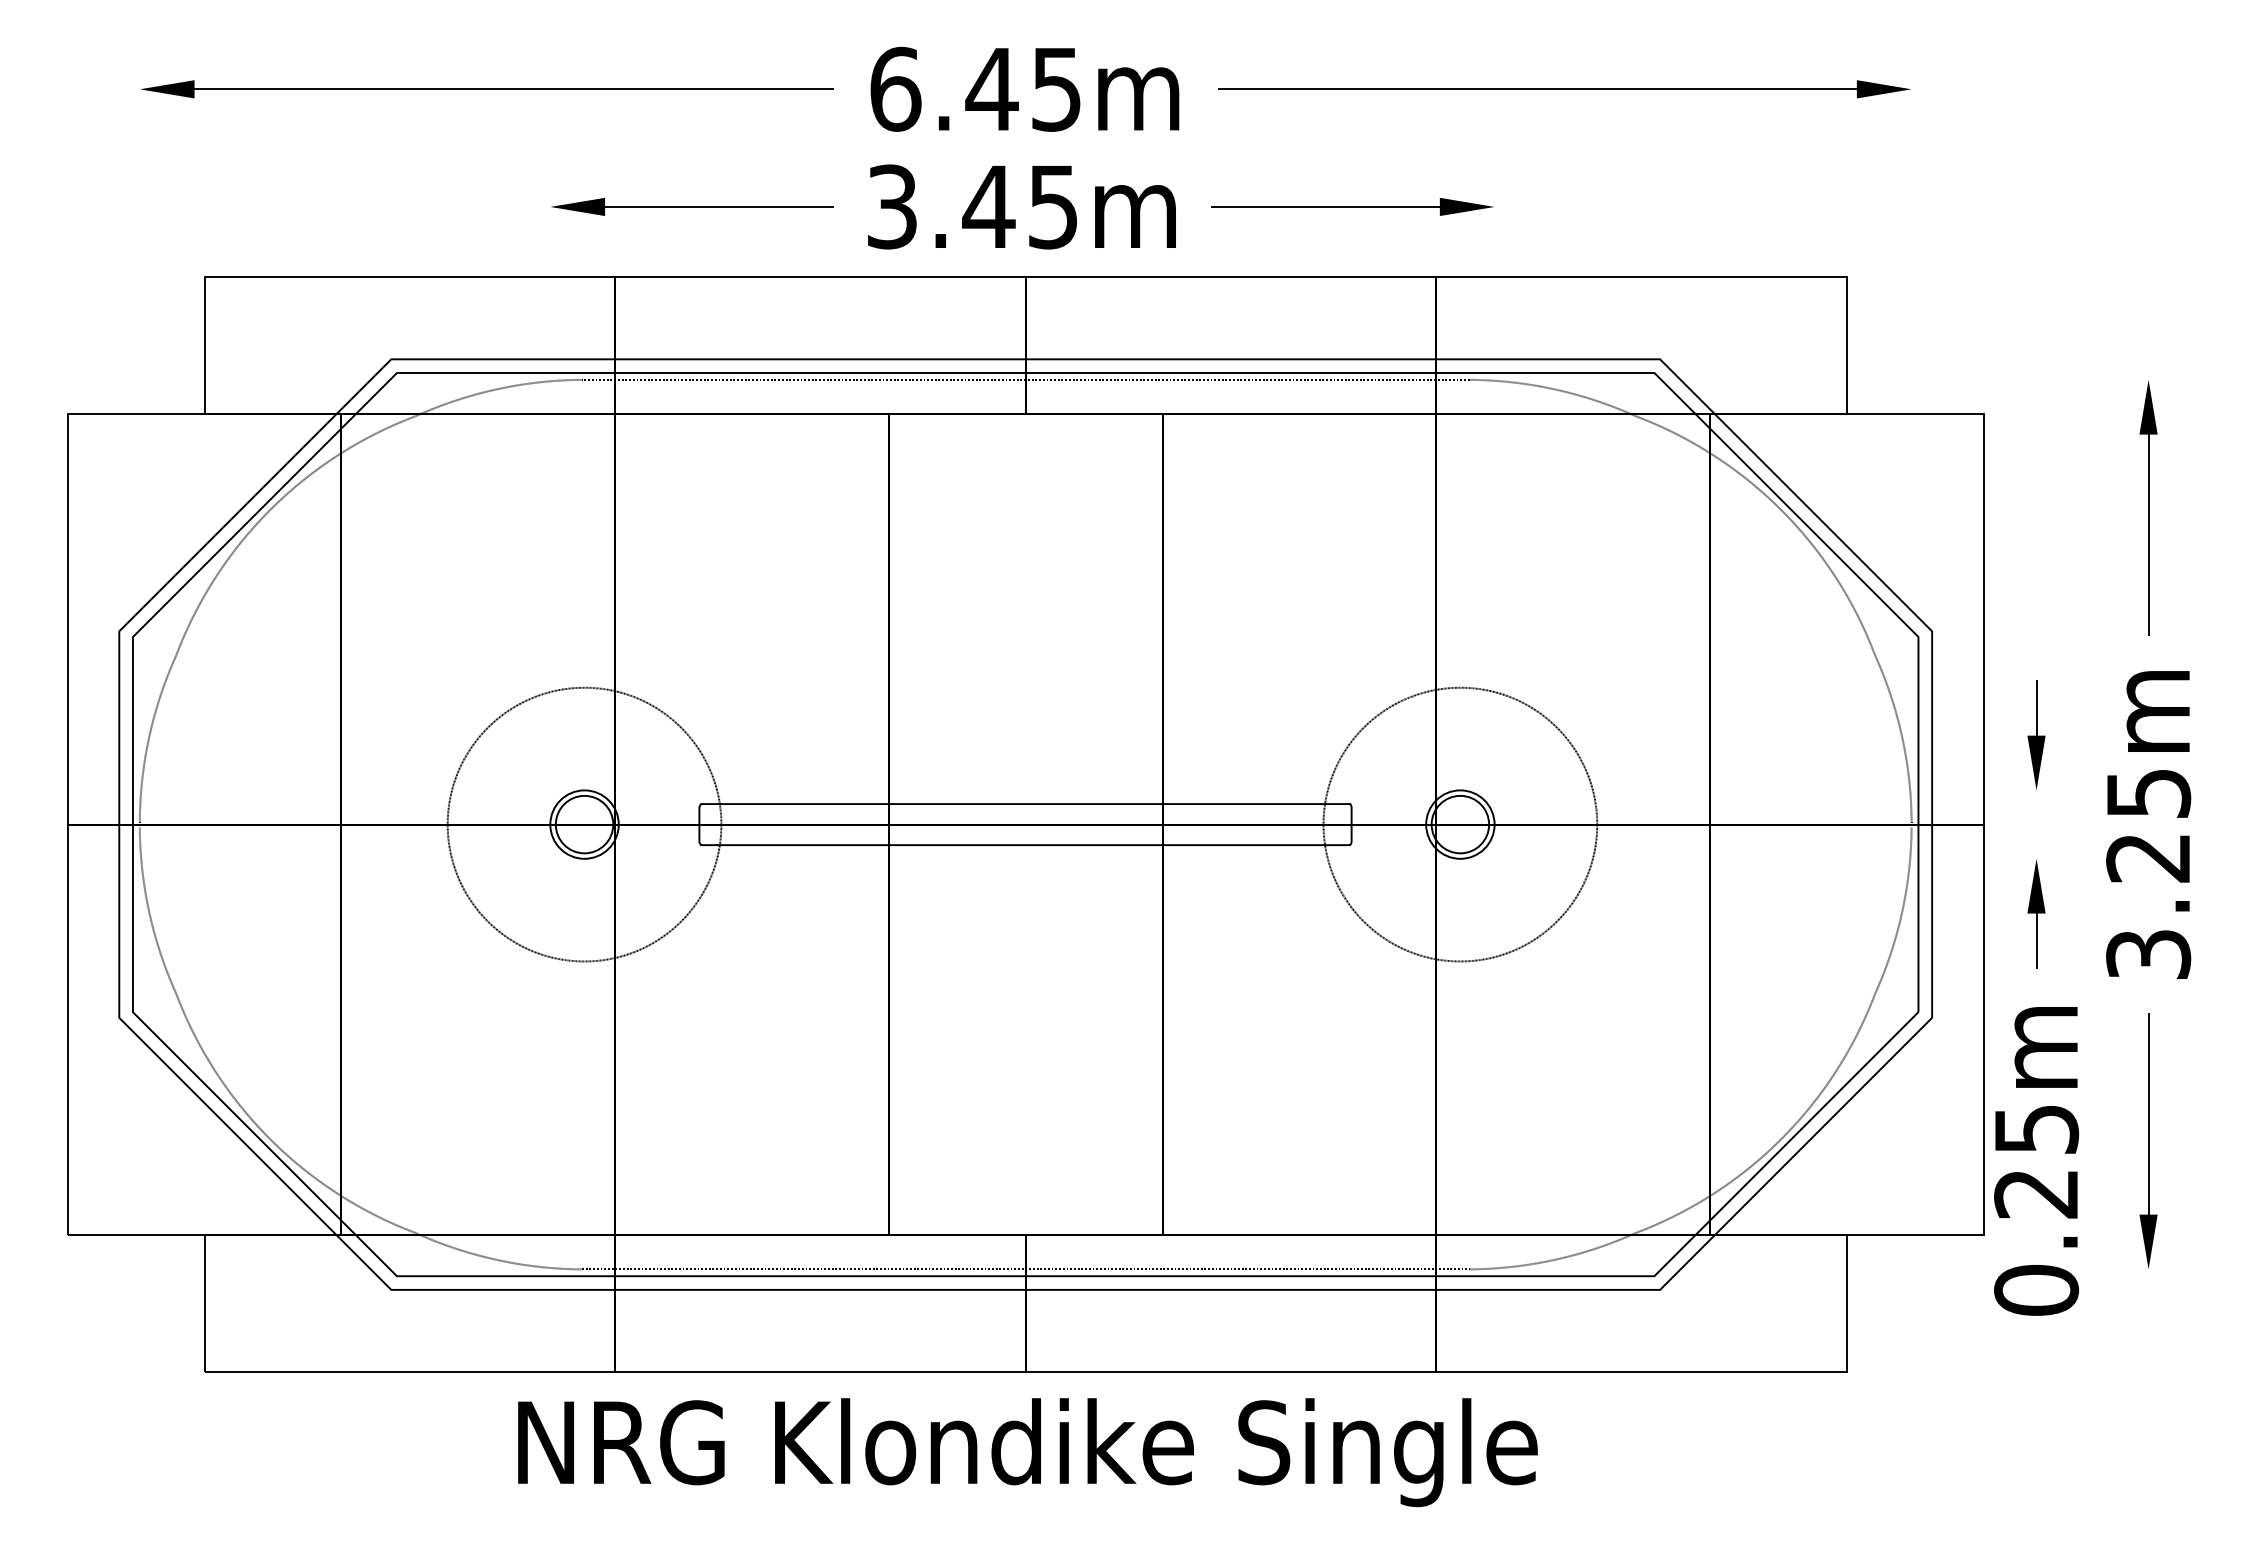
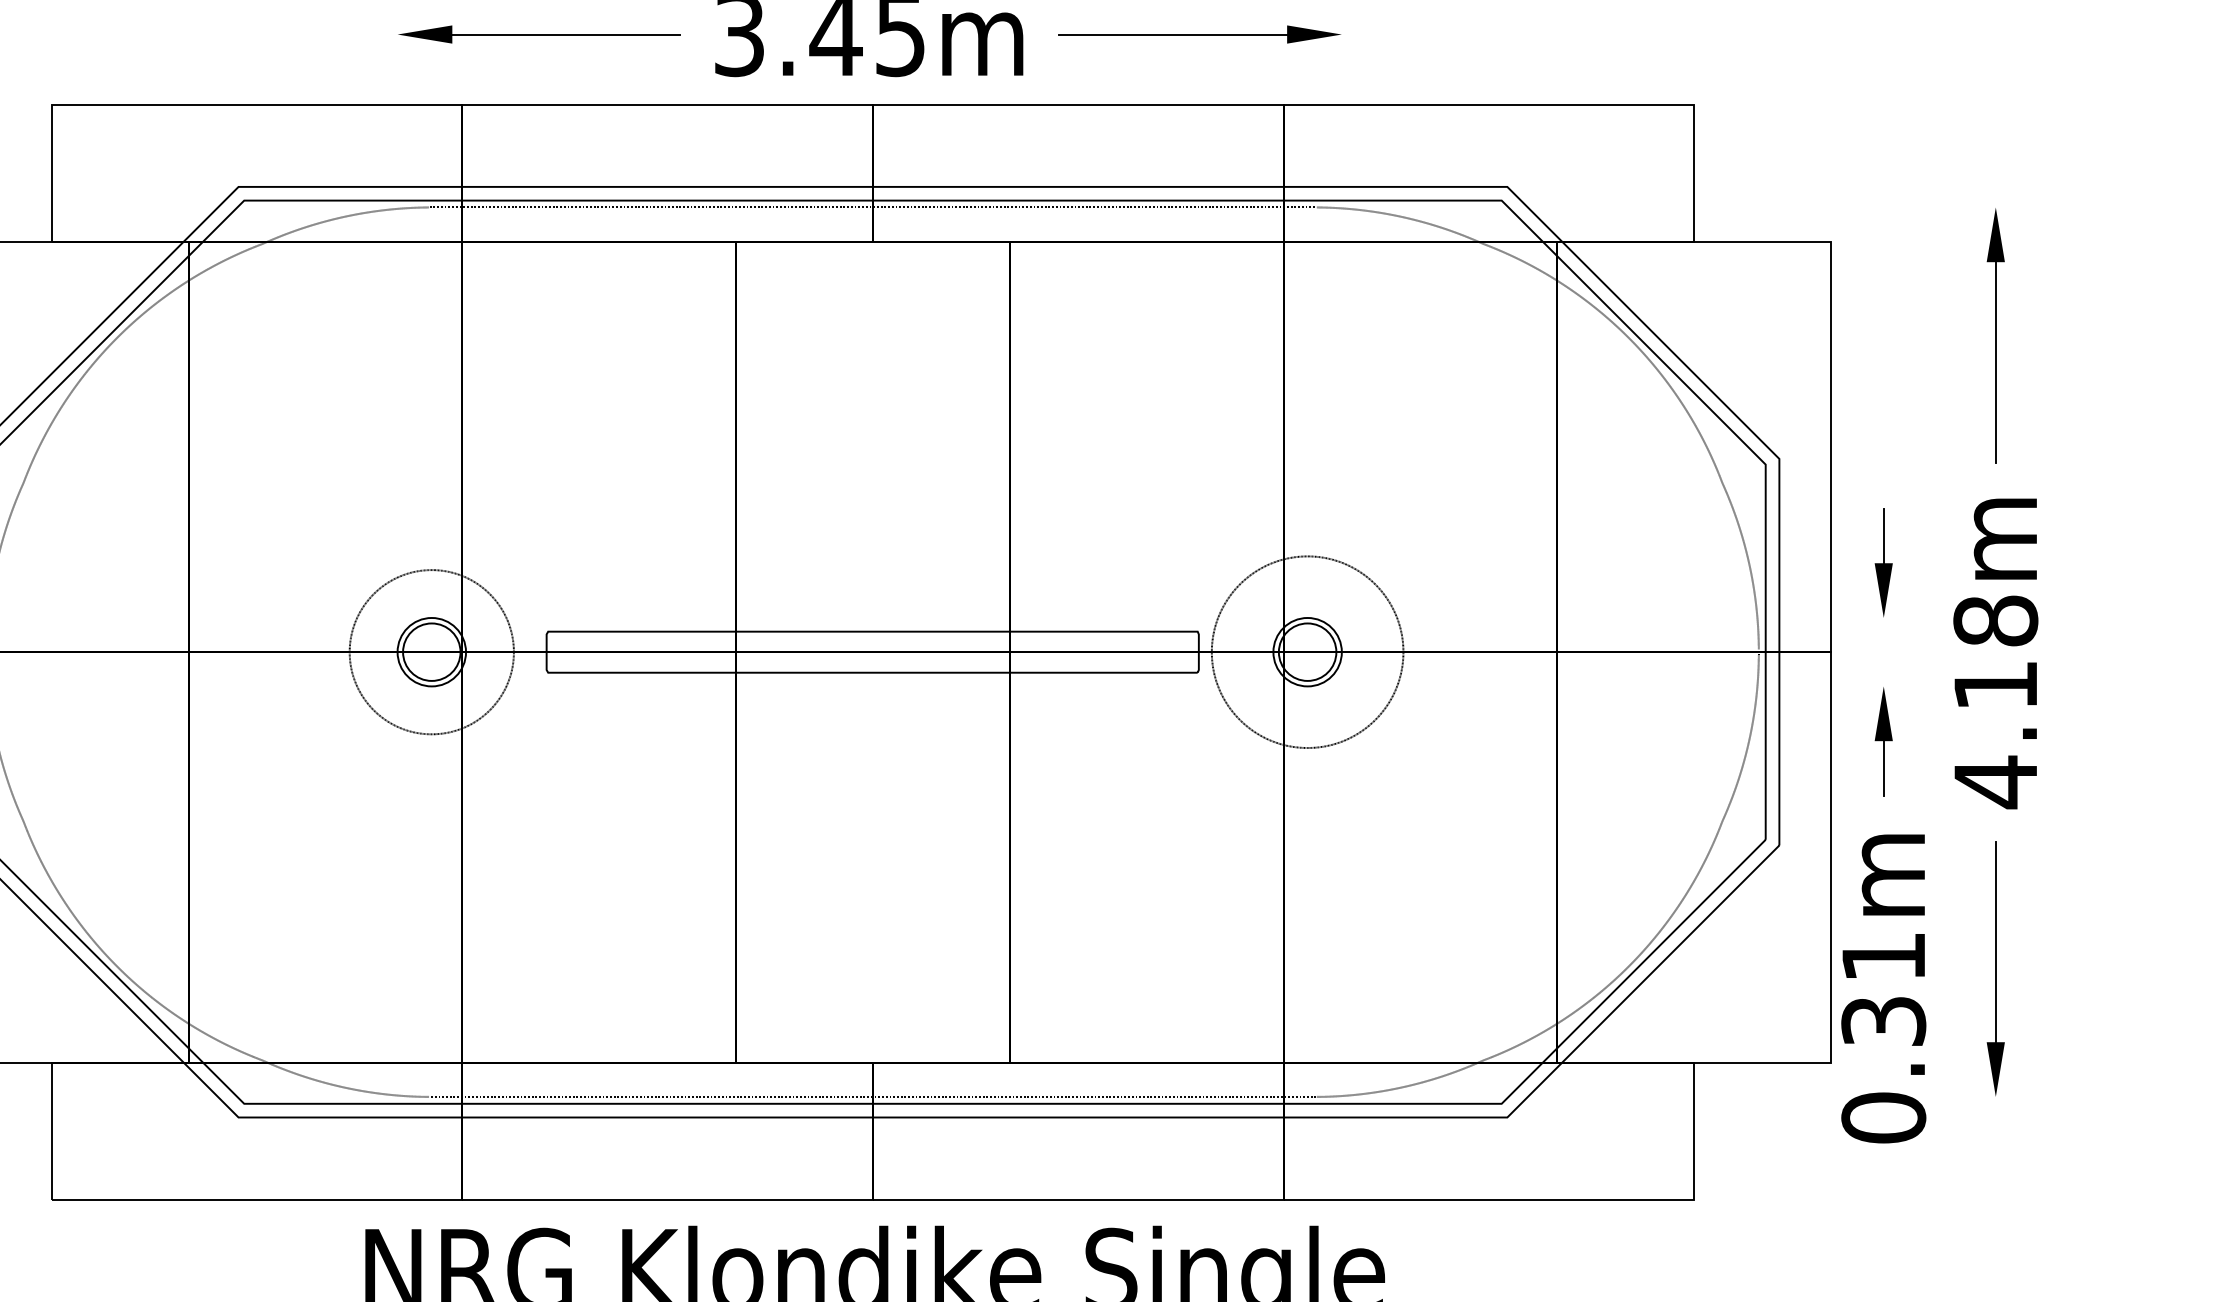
circle: (584, 824) -> (431, 652), size x0.6
circle: (1460, 824) -> (1307, 652), size x0.7
text: (2148, 874) -> (1995, 702), 3.25m -> 4.18m
text: (2036, 1161) -> (1883, 989), 0.25m -> 0.31m

